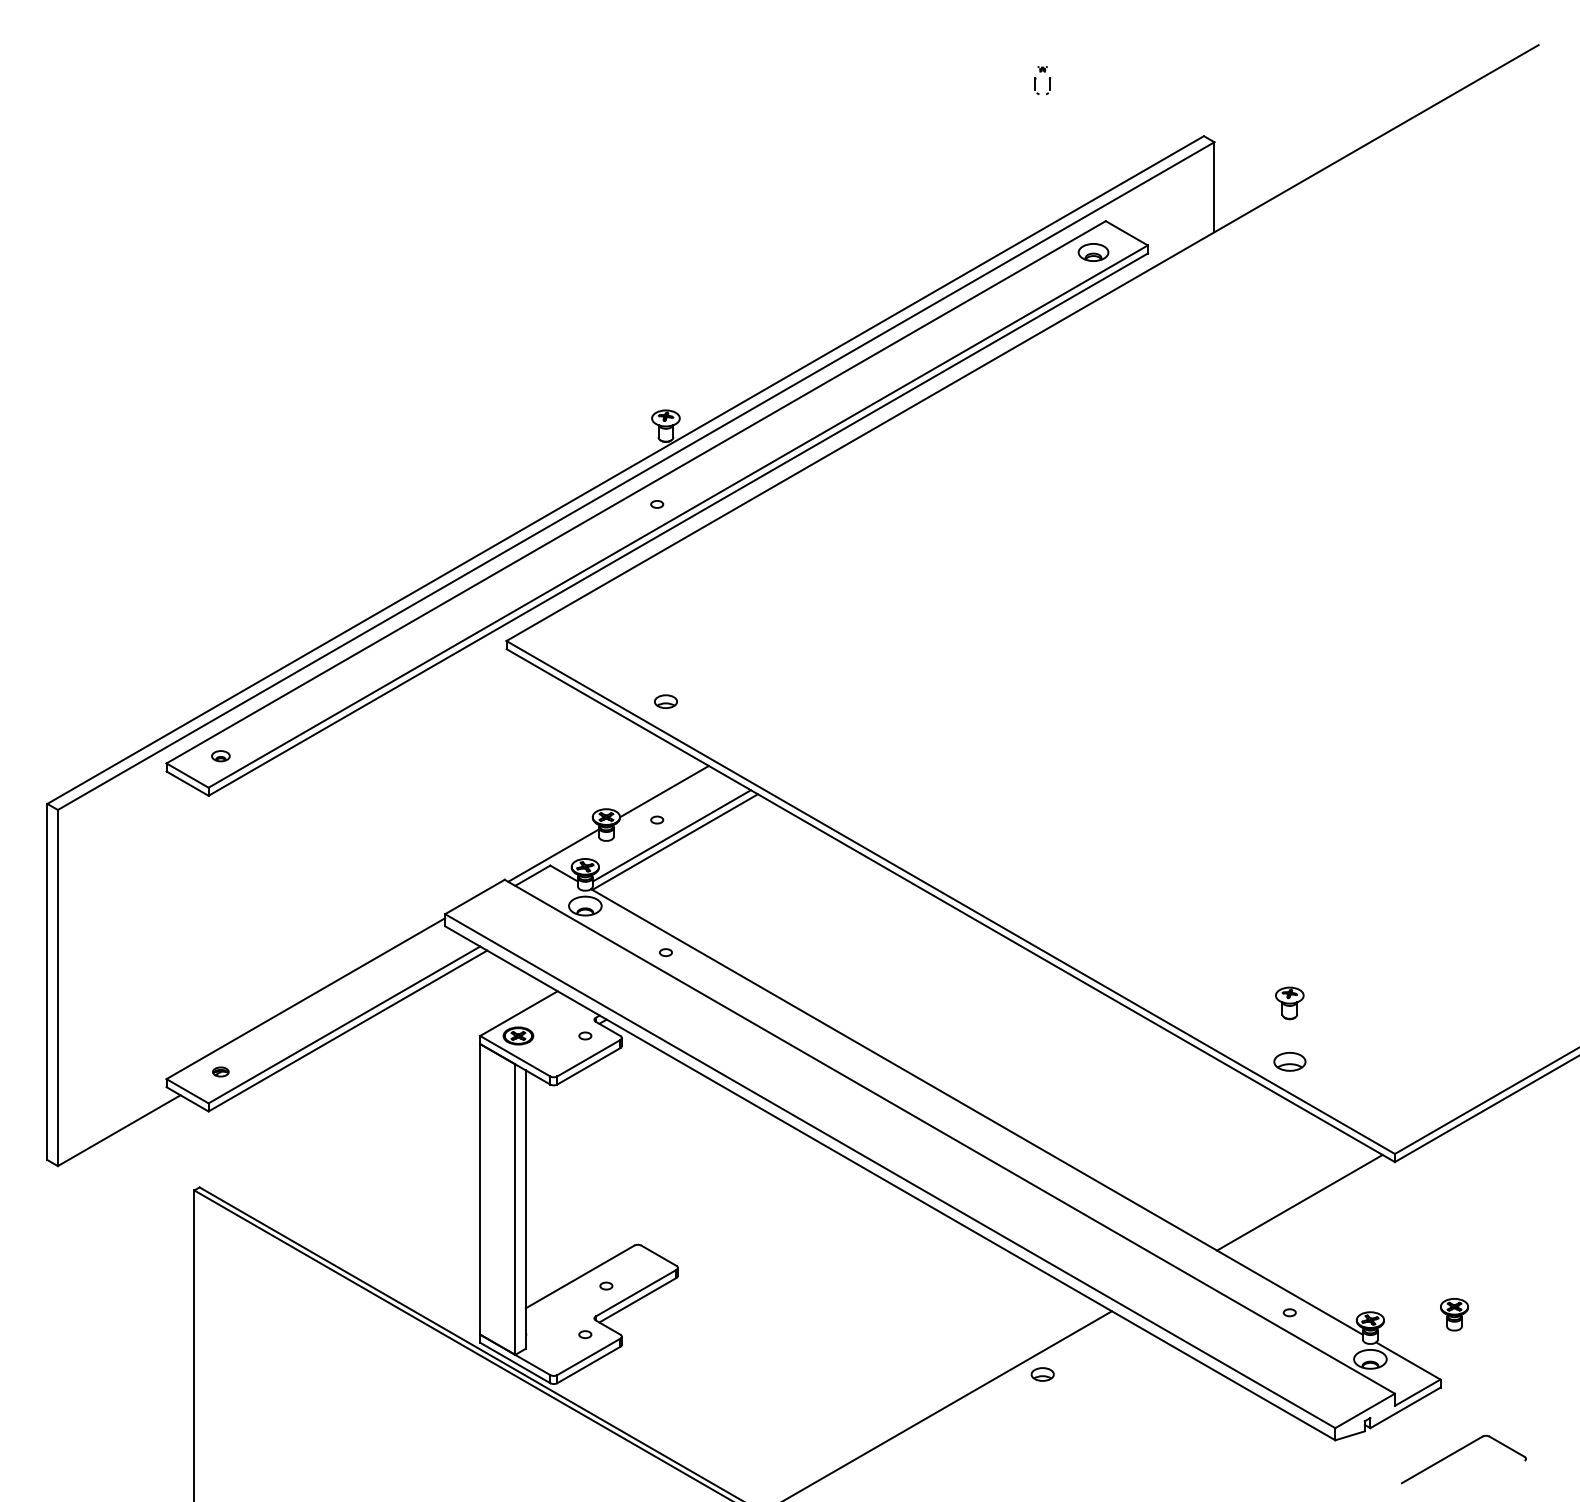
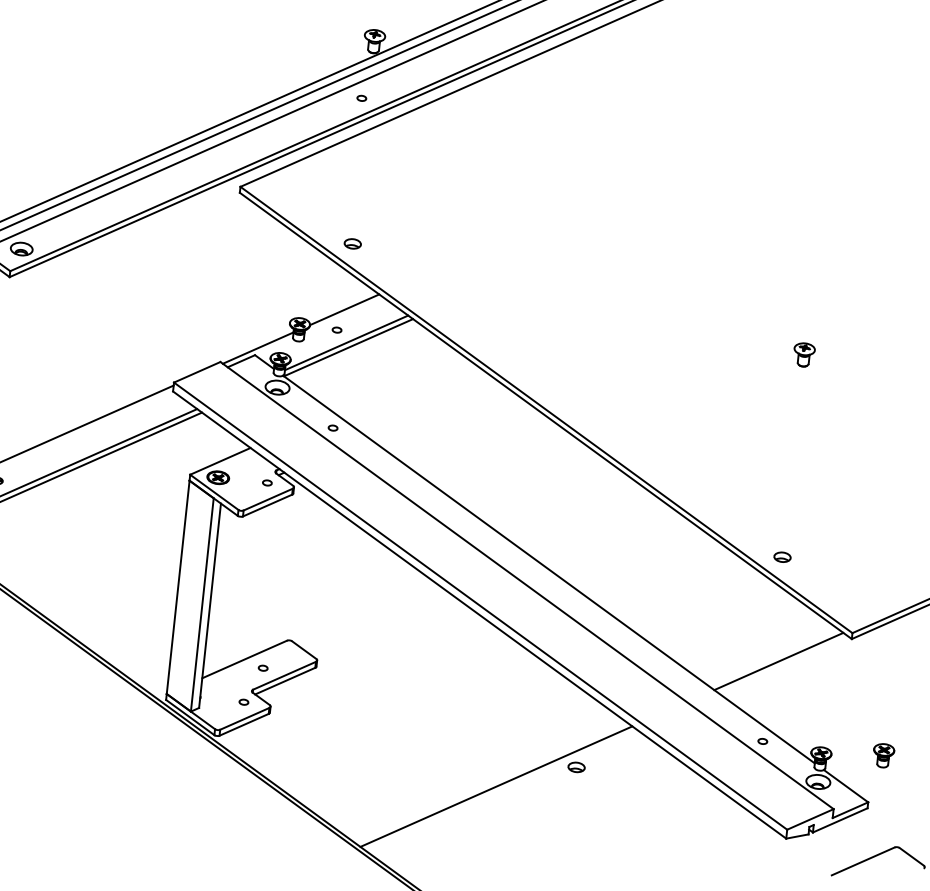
part: (220, 755) -> (21, 248), size x1.67
part: (1289, 1003) -> (803, 355), moved
part: (1289, 1061) -> (782, 556), size x0.71

